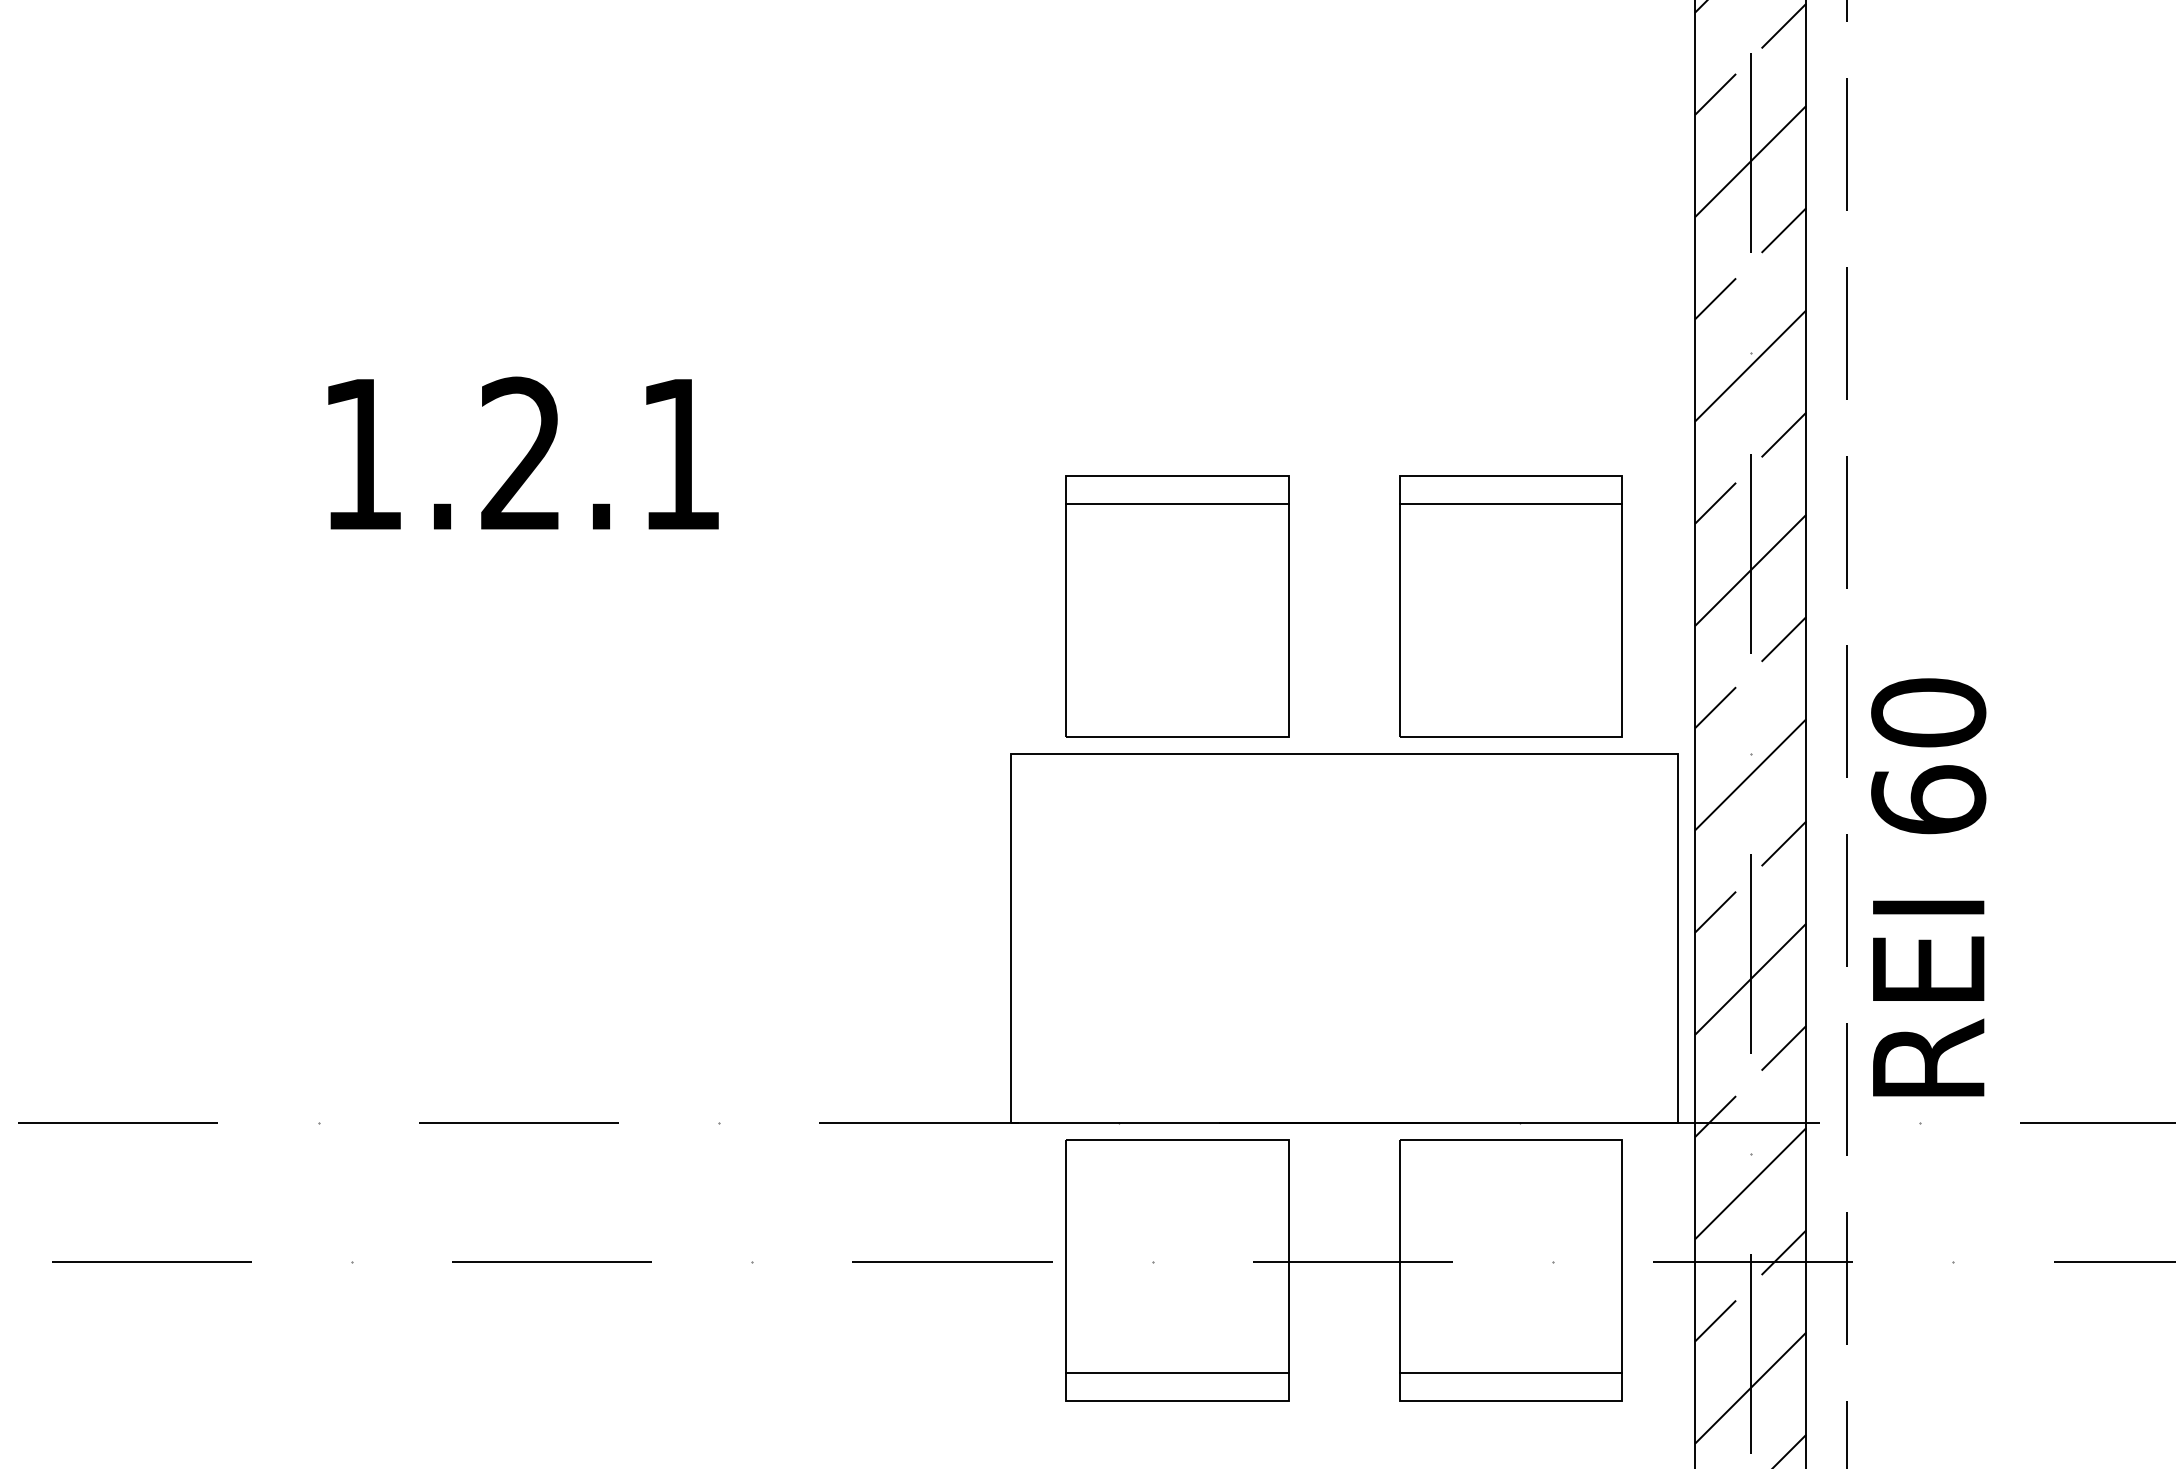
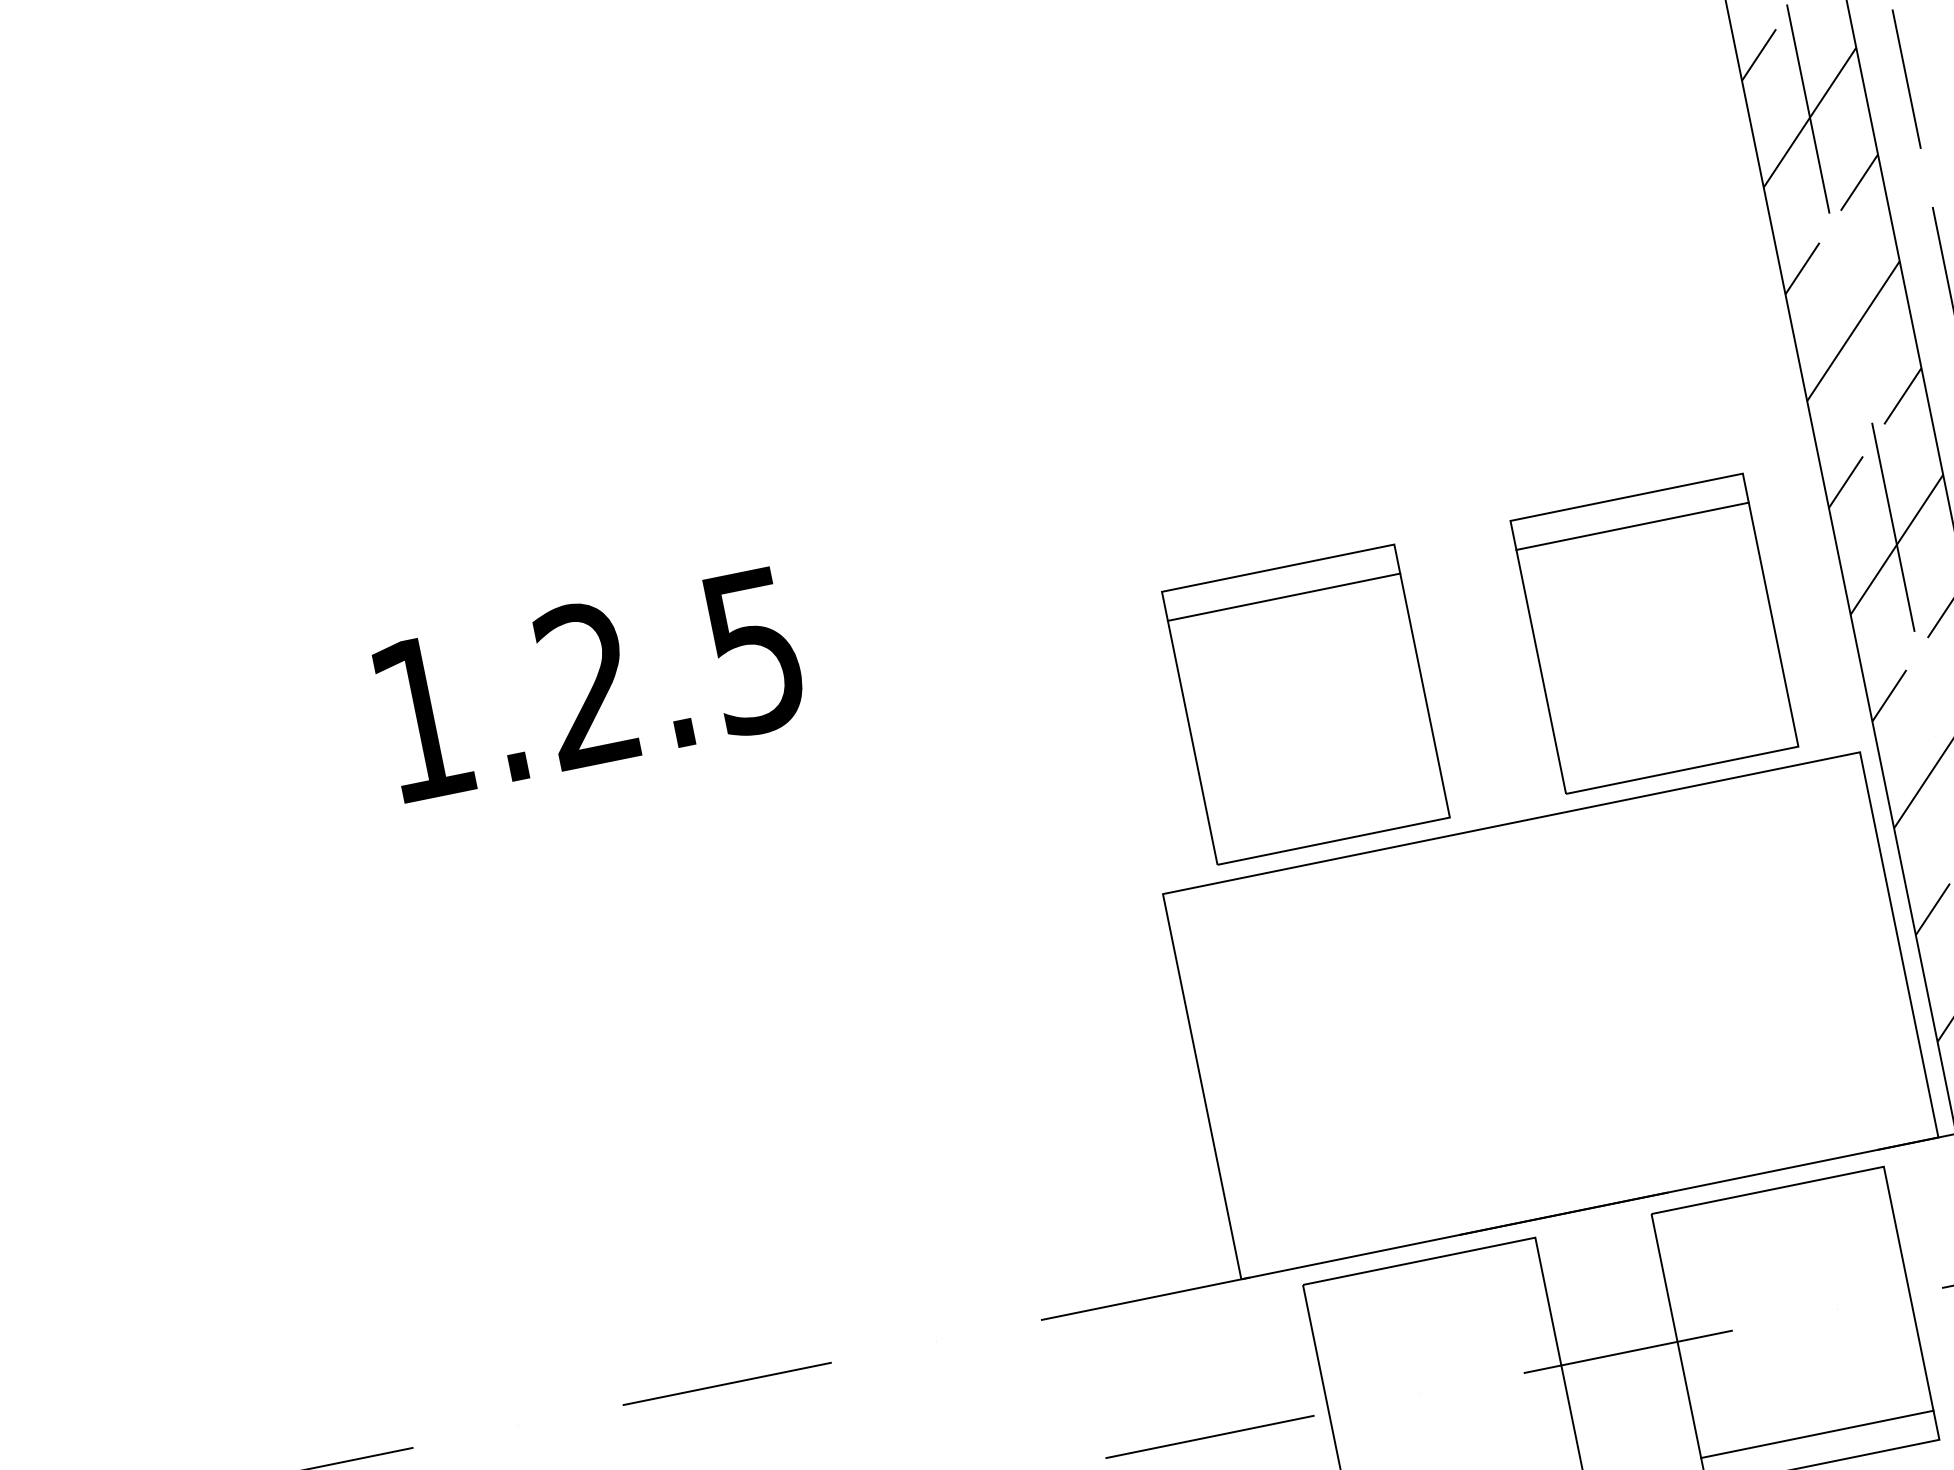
text: (679, 455) -> (753, 652), 1.2.1 -> 1.2.5

